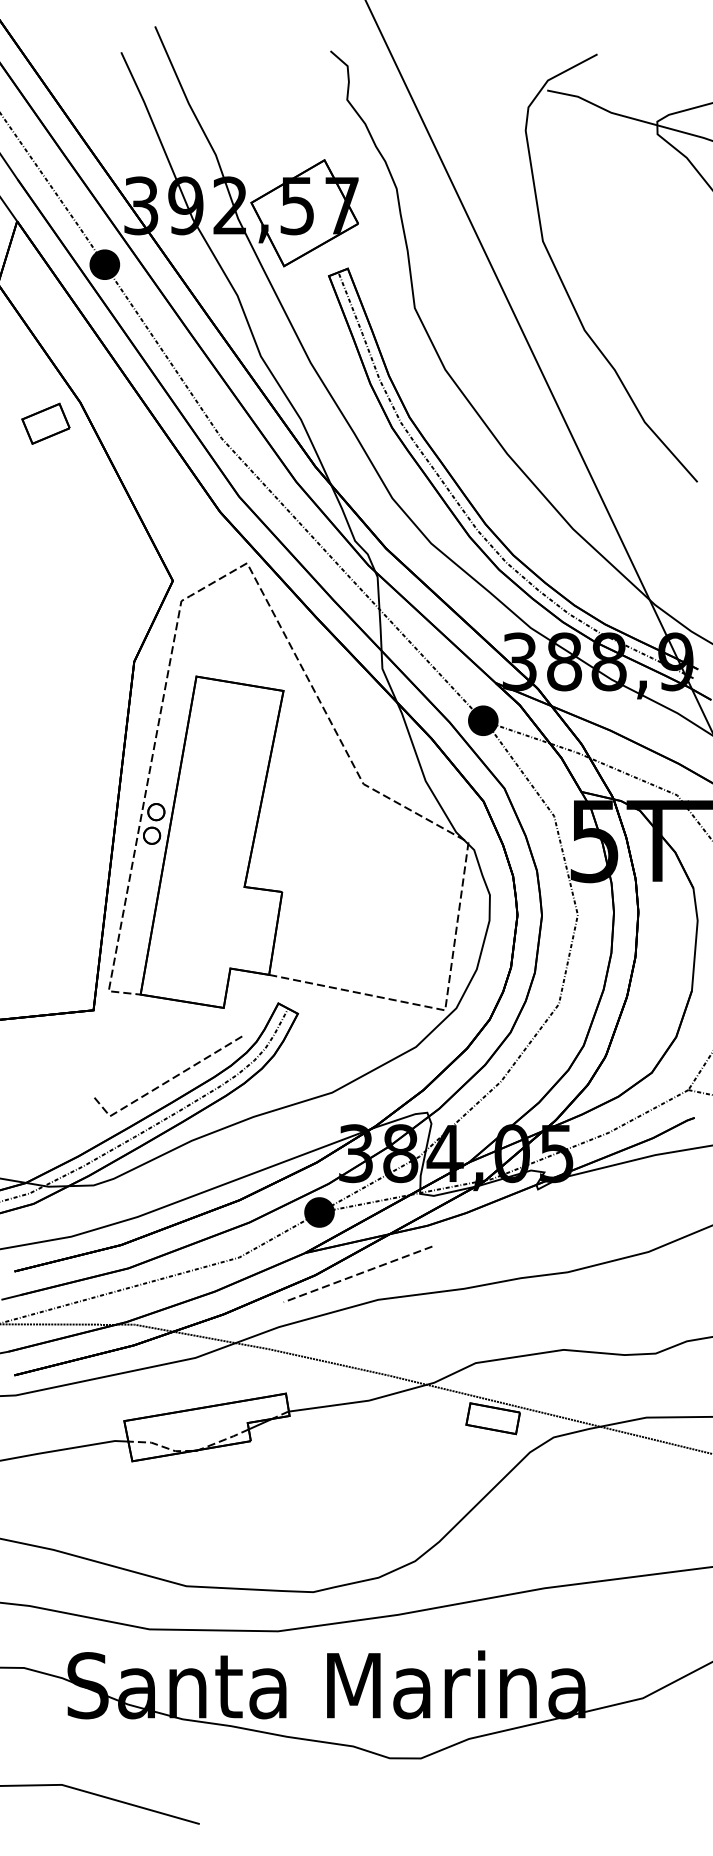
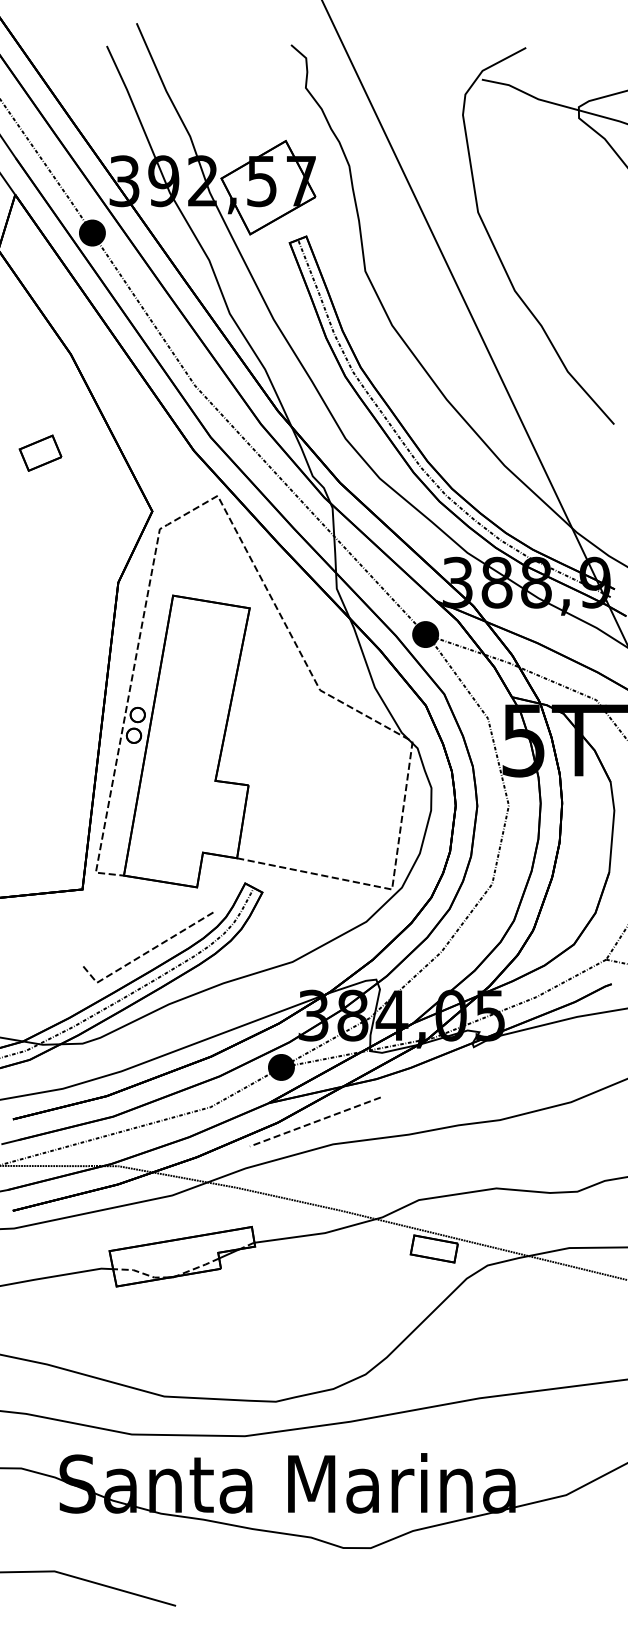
part: (45, 423) -> (40, 452), moved

